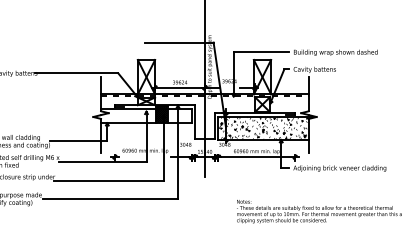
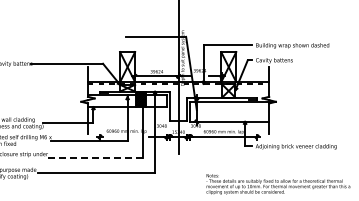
hatch: (263, 128) -> (229, 111), removed
line: (109, 180) -> (95, 157), solid -> dashed

